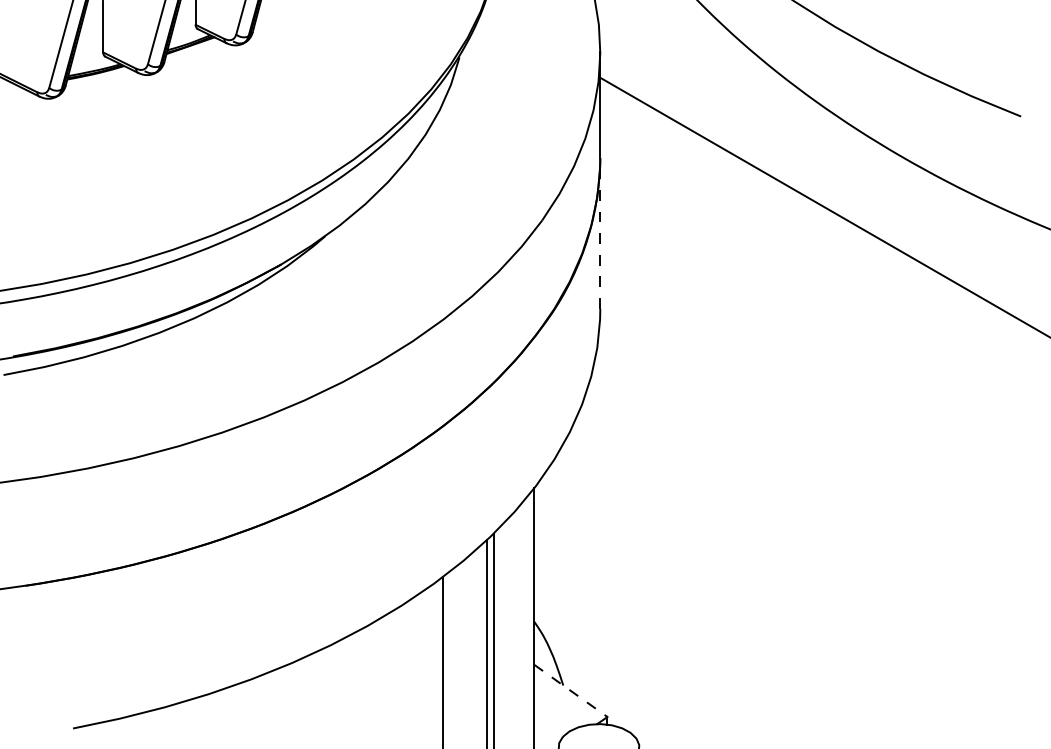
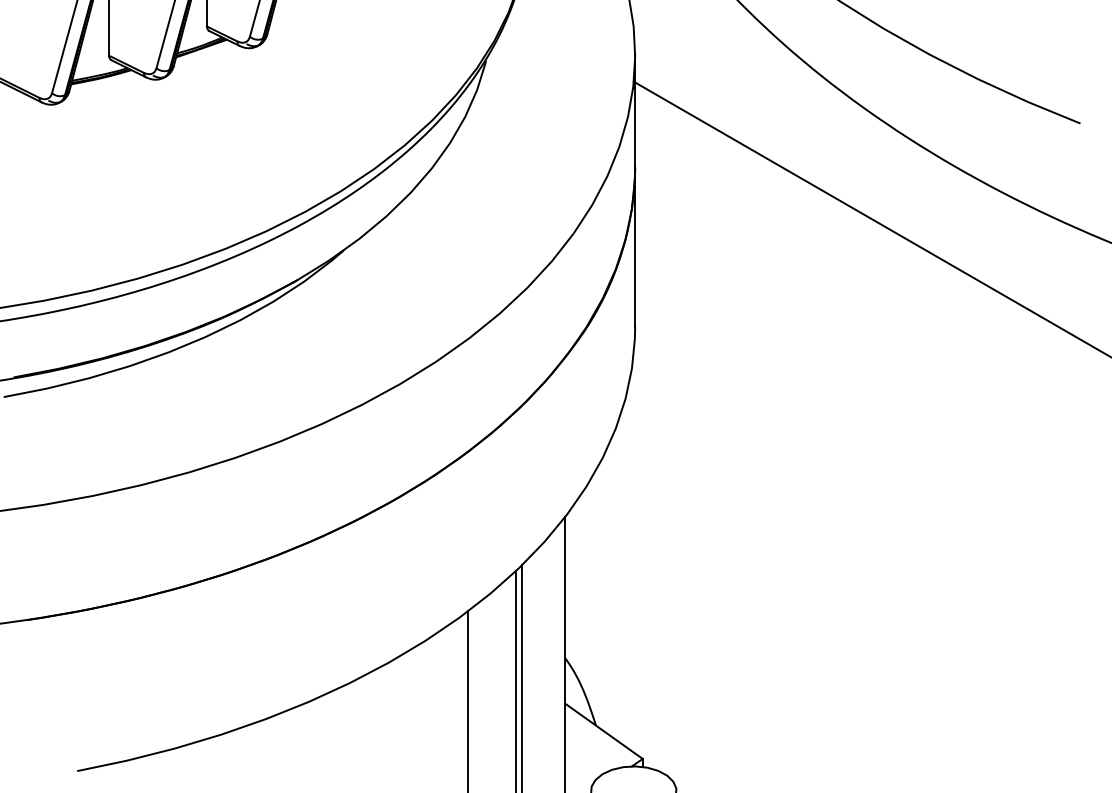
line: (600, 233) -> (635, 247), dashed -> solid
line: (570, 690) -> (603, 730), dashed -> solid

